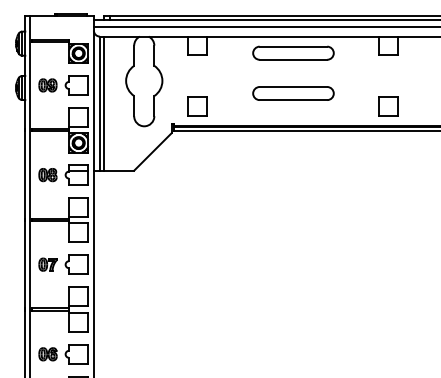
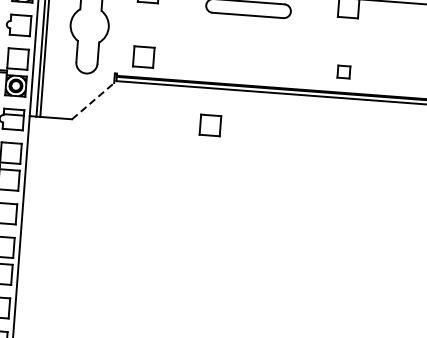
part: (293, 93) -> (245, 50), removed
part: (388, 106) -> (344, 71), size x0.6
line: (153, 151) -> (93, 100), solid -> dashed
part: (265, 166) -> (210, 125), added

